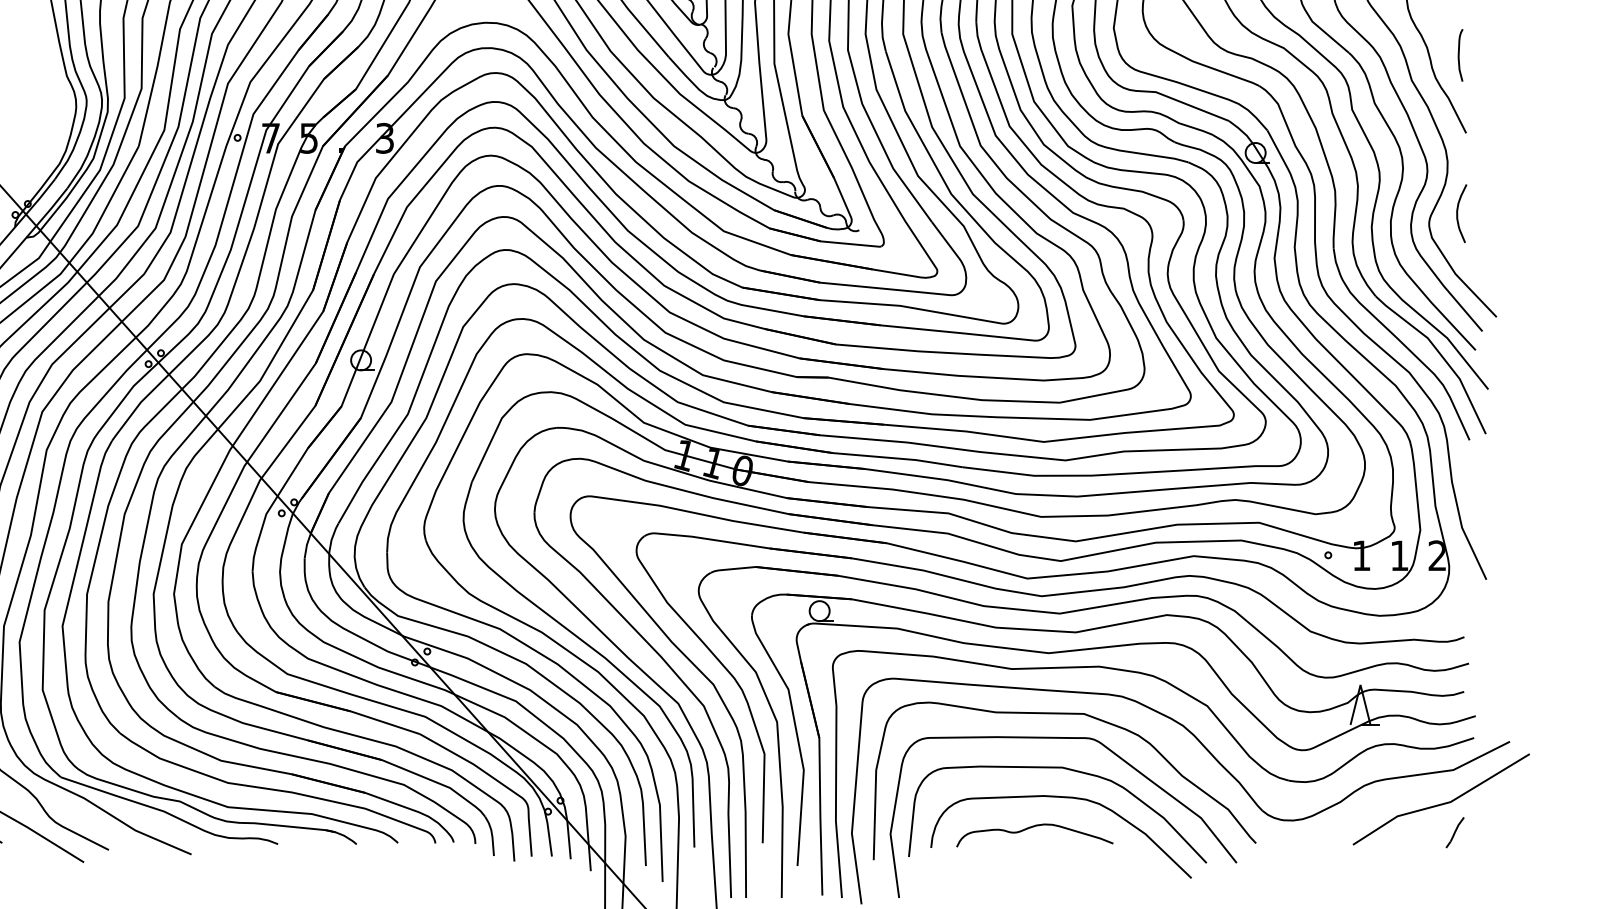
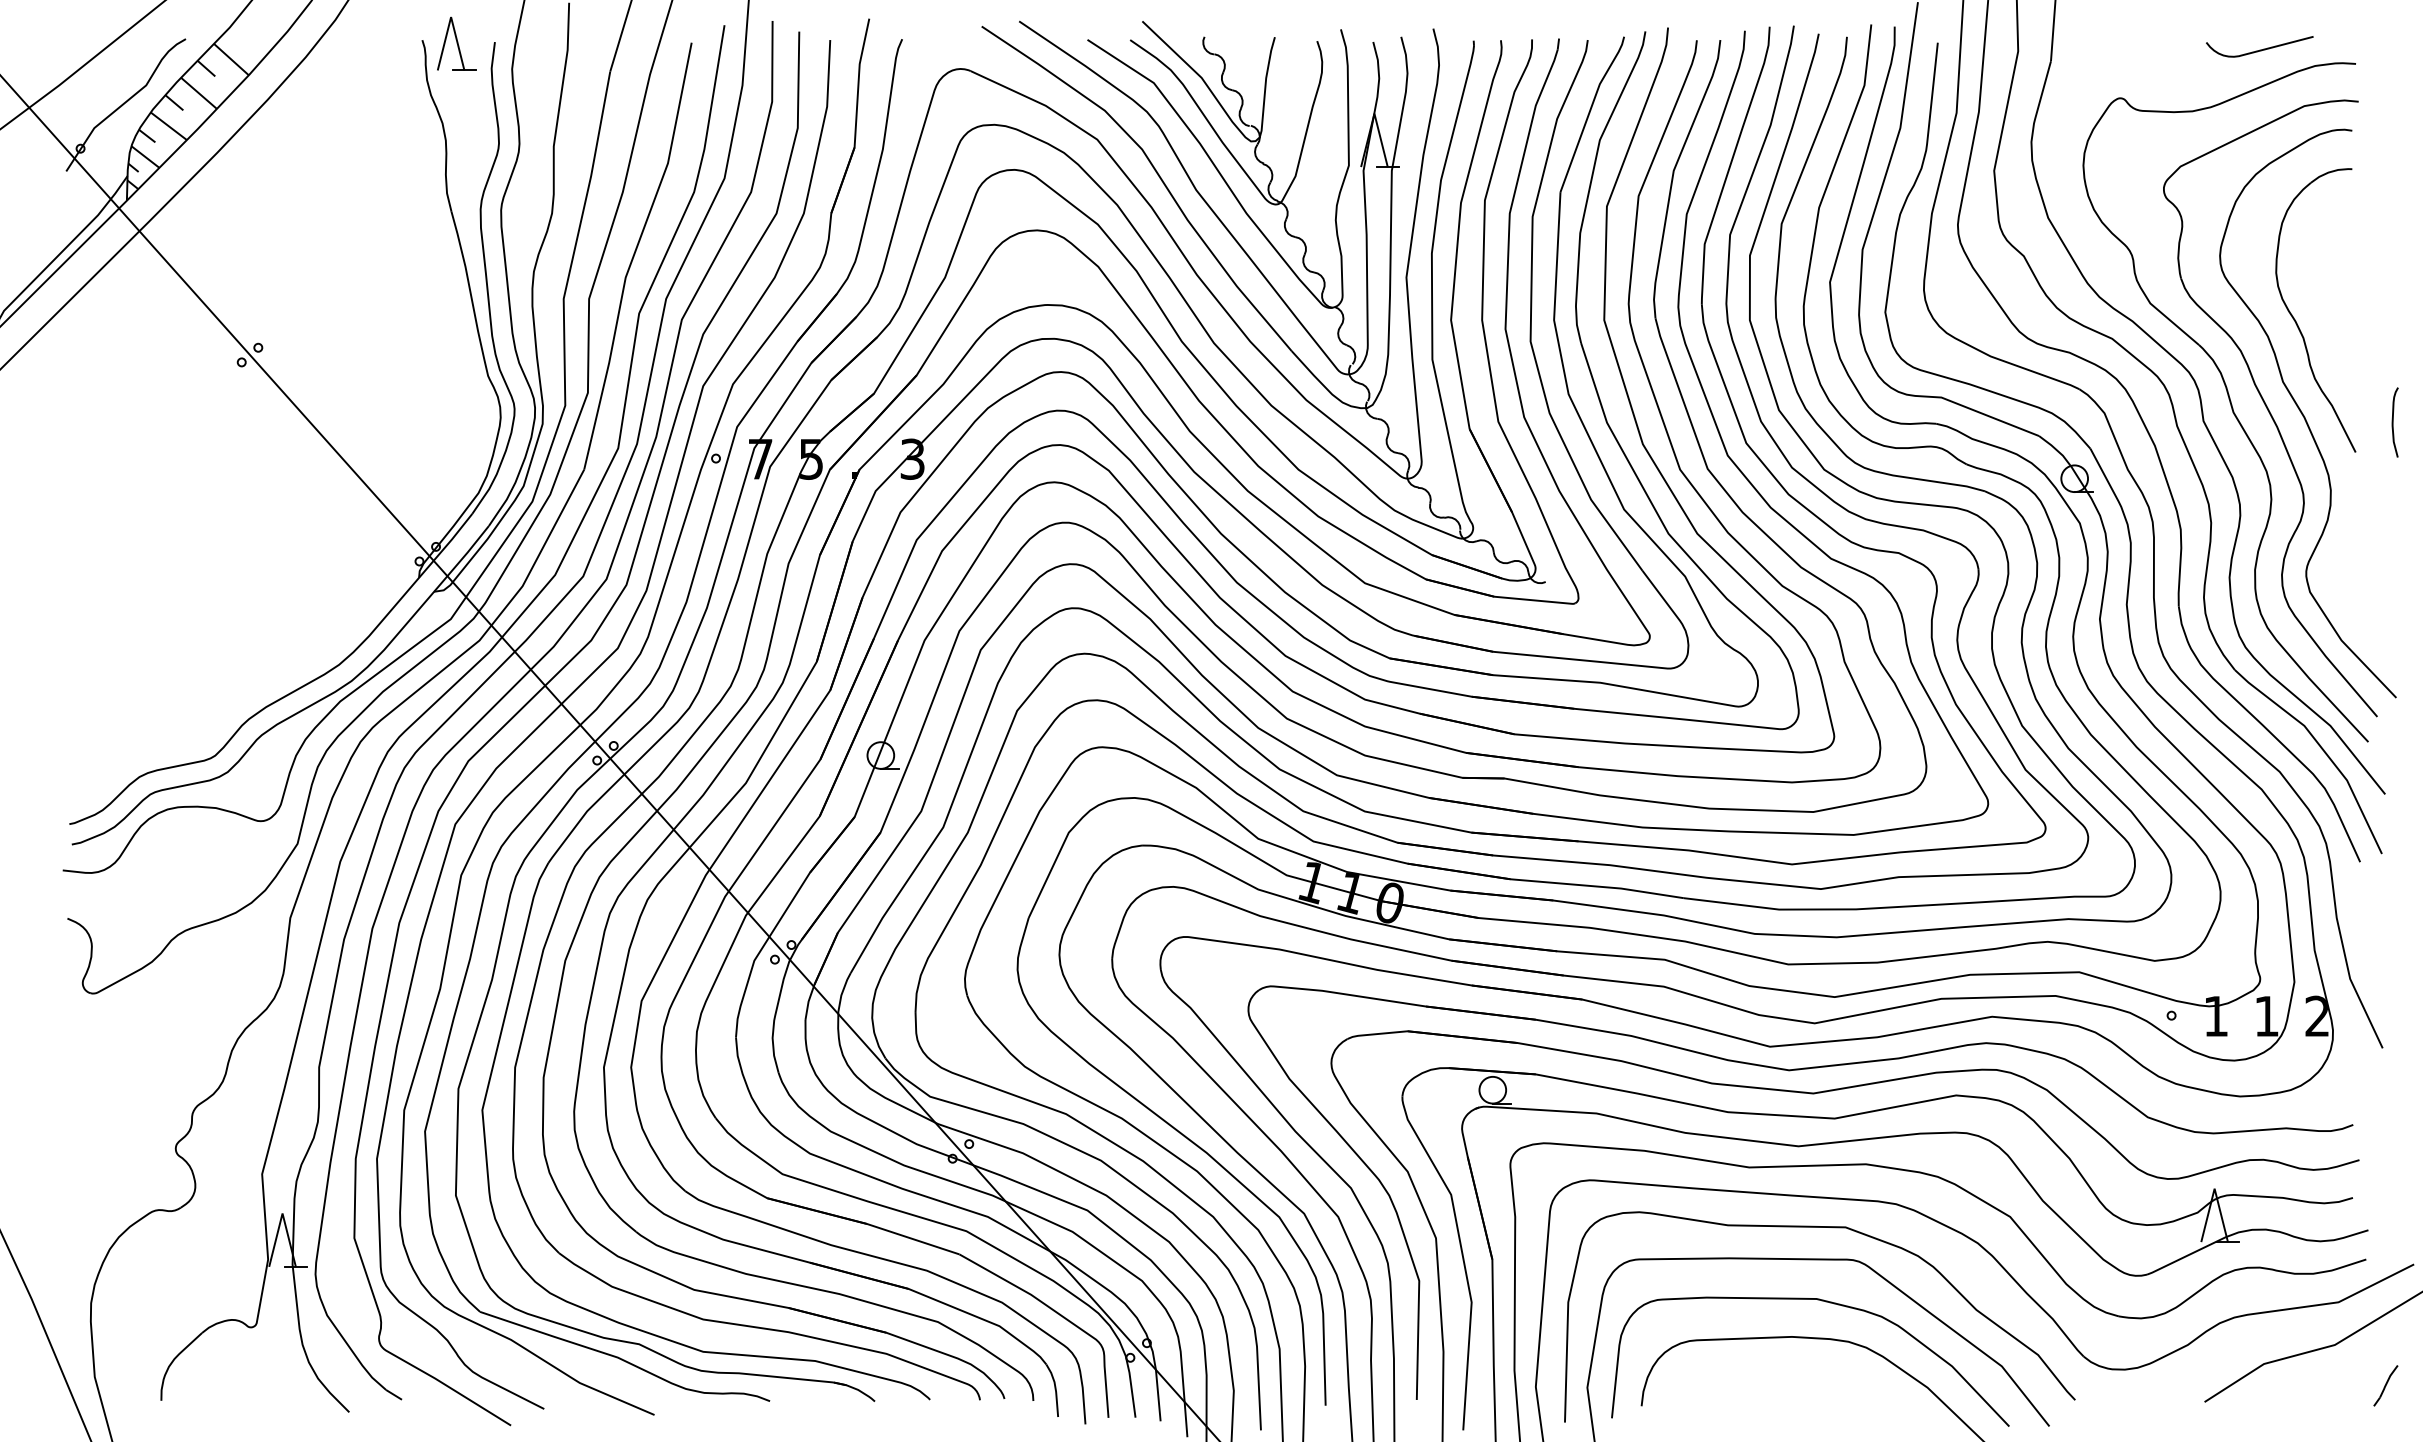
curve: (1459, 55) -> (2393, 422), moved
curve: (1457, 213) -> (2344, 559), removed
curve: (1031, 827) -> (1775, 1379), removed
part: (1454, 832) -> (2385, 1385), moved

